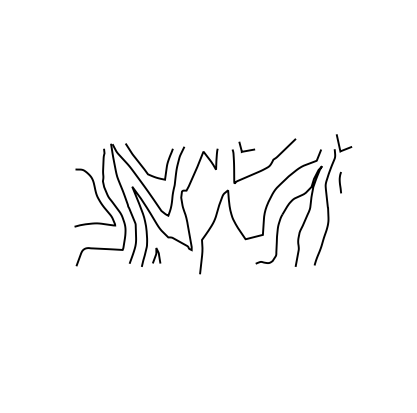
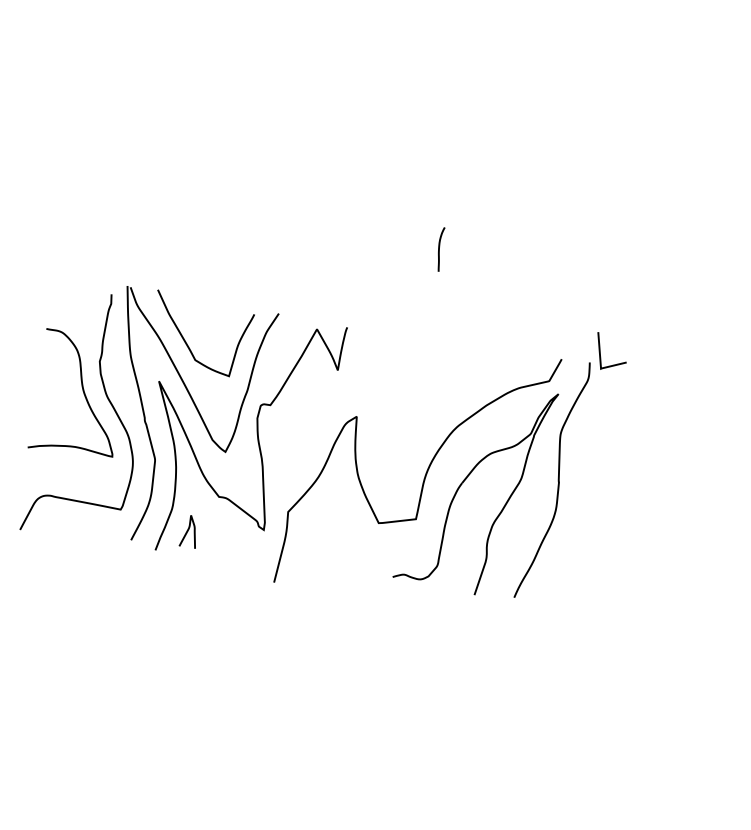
part: (268, 165) -> (447, 376), removed
curve: (339, 182) -> (438, 248), moved

